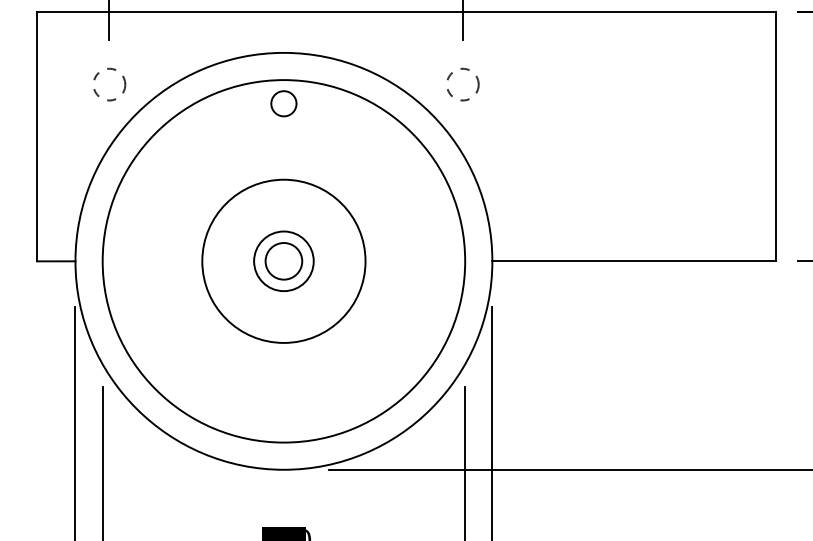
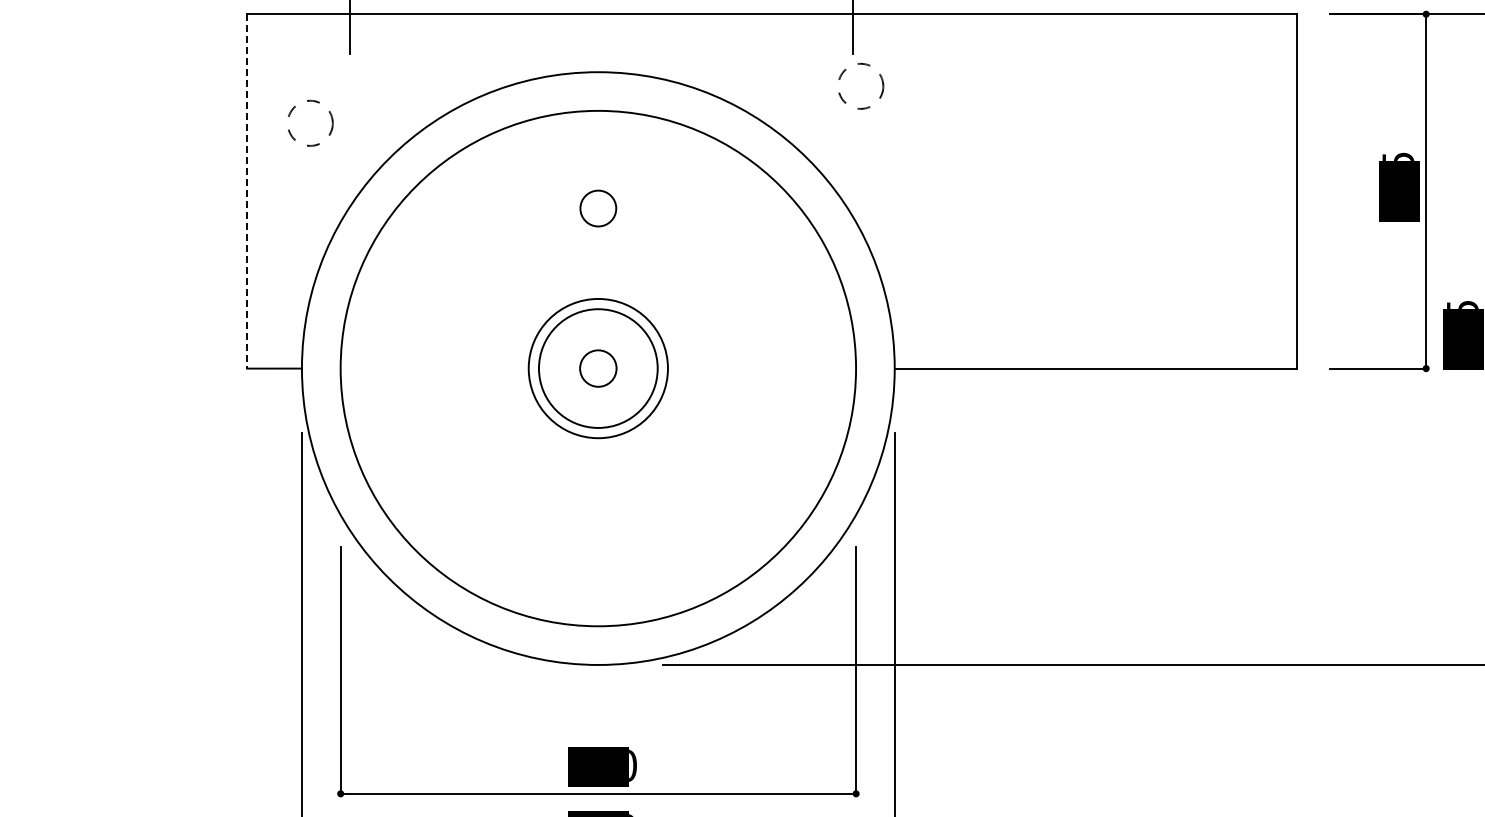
circle: (109, 84) -> (310, 122), moved
circle: (463, 84) -> (861, 85), moved
circle: (284, 103) -> (598, 208), moved
line: (37, 136) -> (247, 191), solid -> dashed
circle: (283, 261) -> (597, 368), size x1.4
circle: (284, 261) -> (598, 368), size x0.6
circle: (284, 261) -> (598, 368), size x0.7

